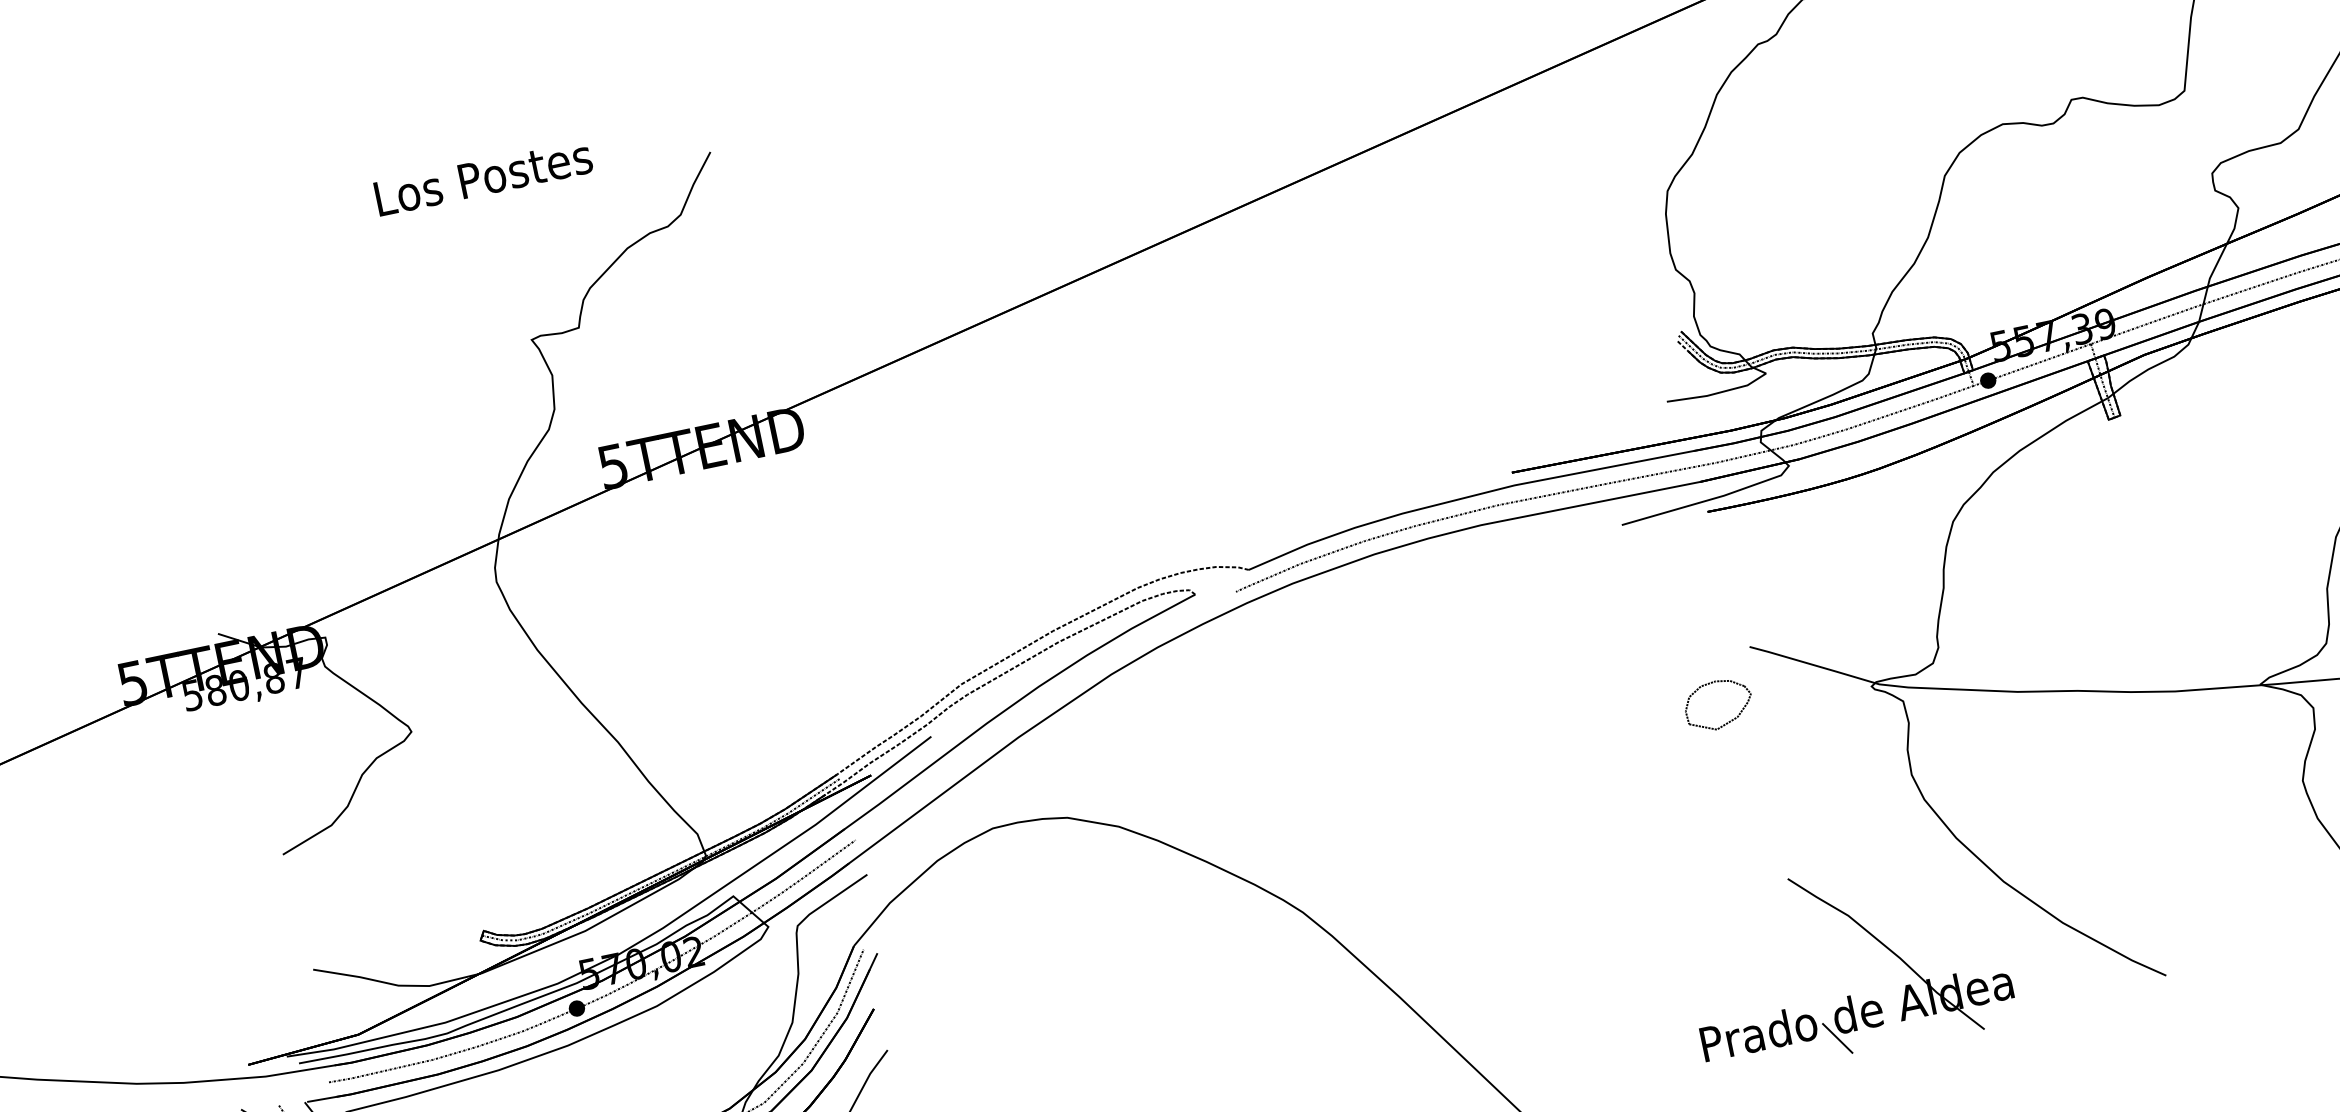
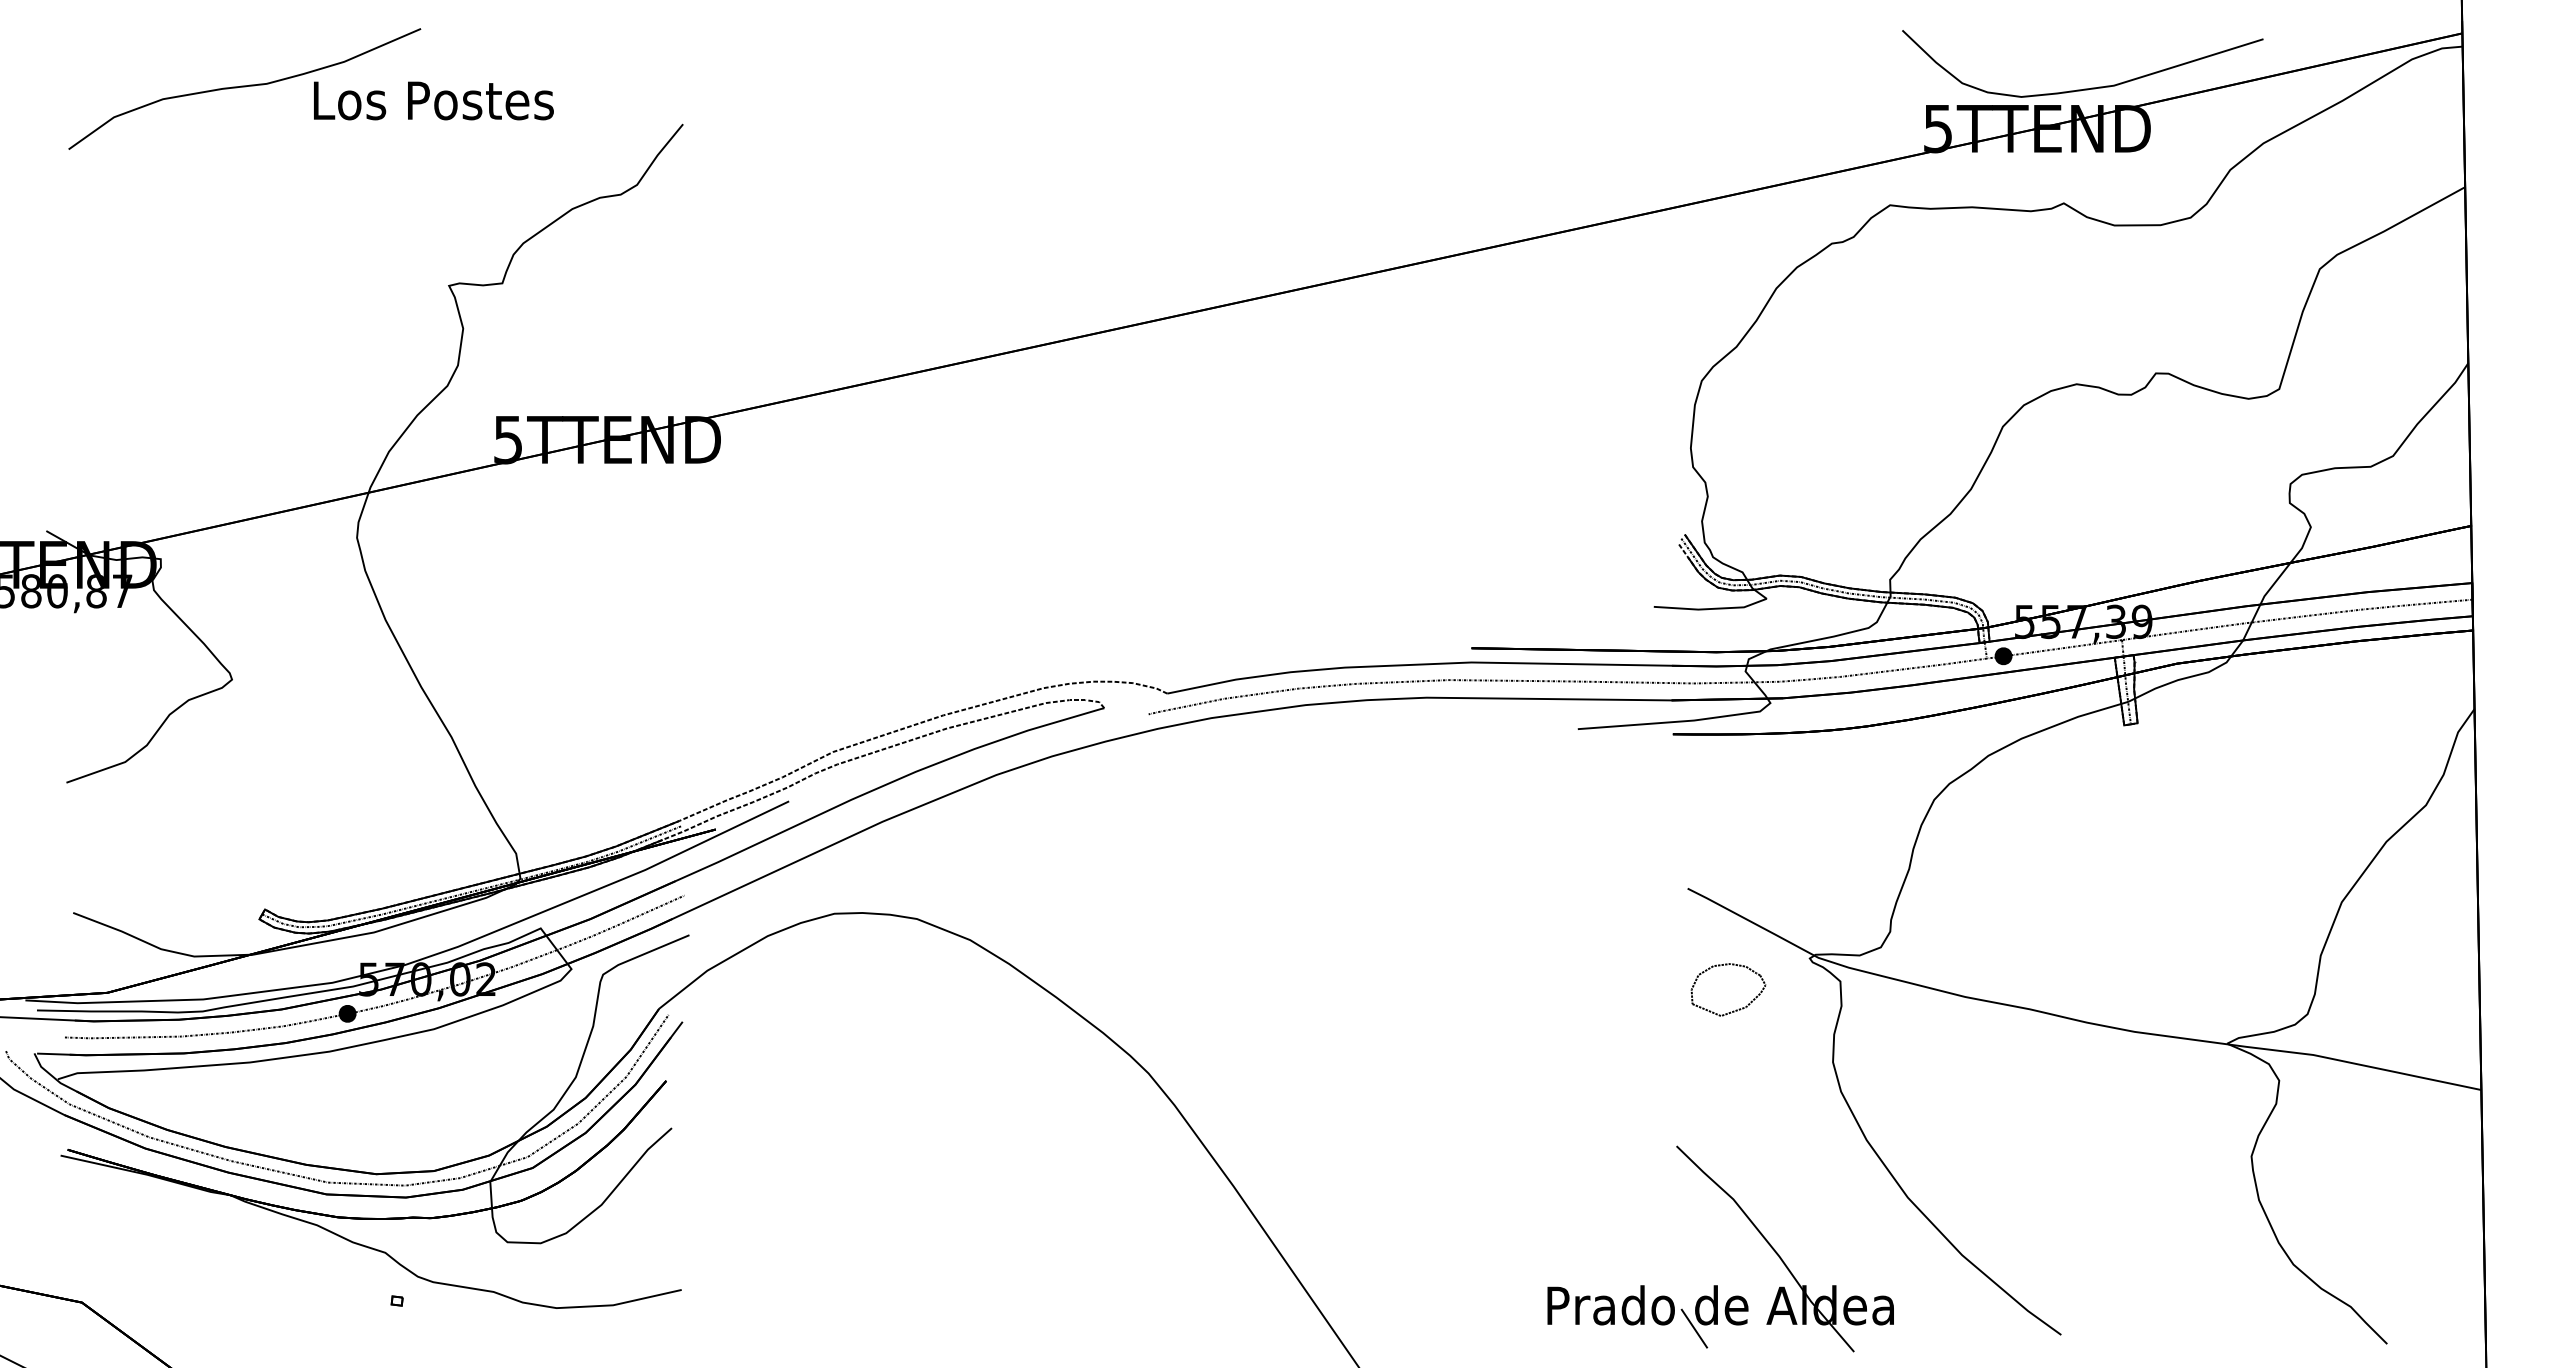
curve: (312, 201) -> (244, 87), added
part: (1729, 720) -> (1736, 1009), moved

